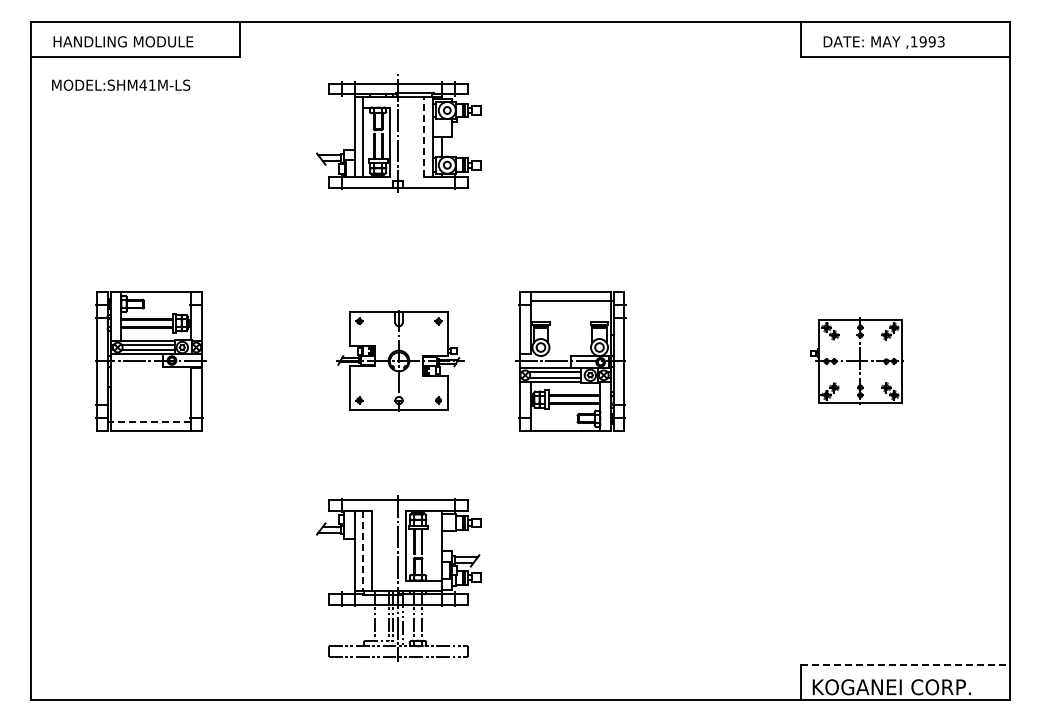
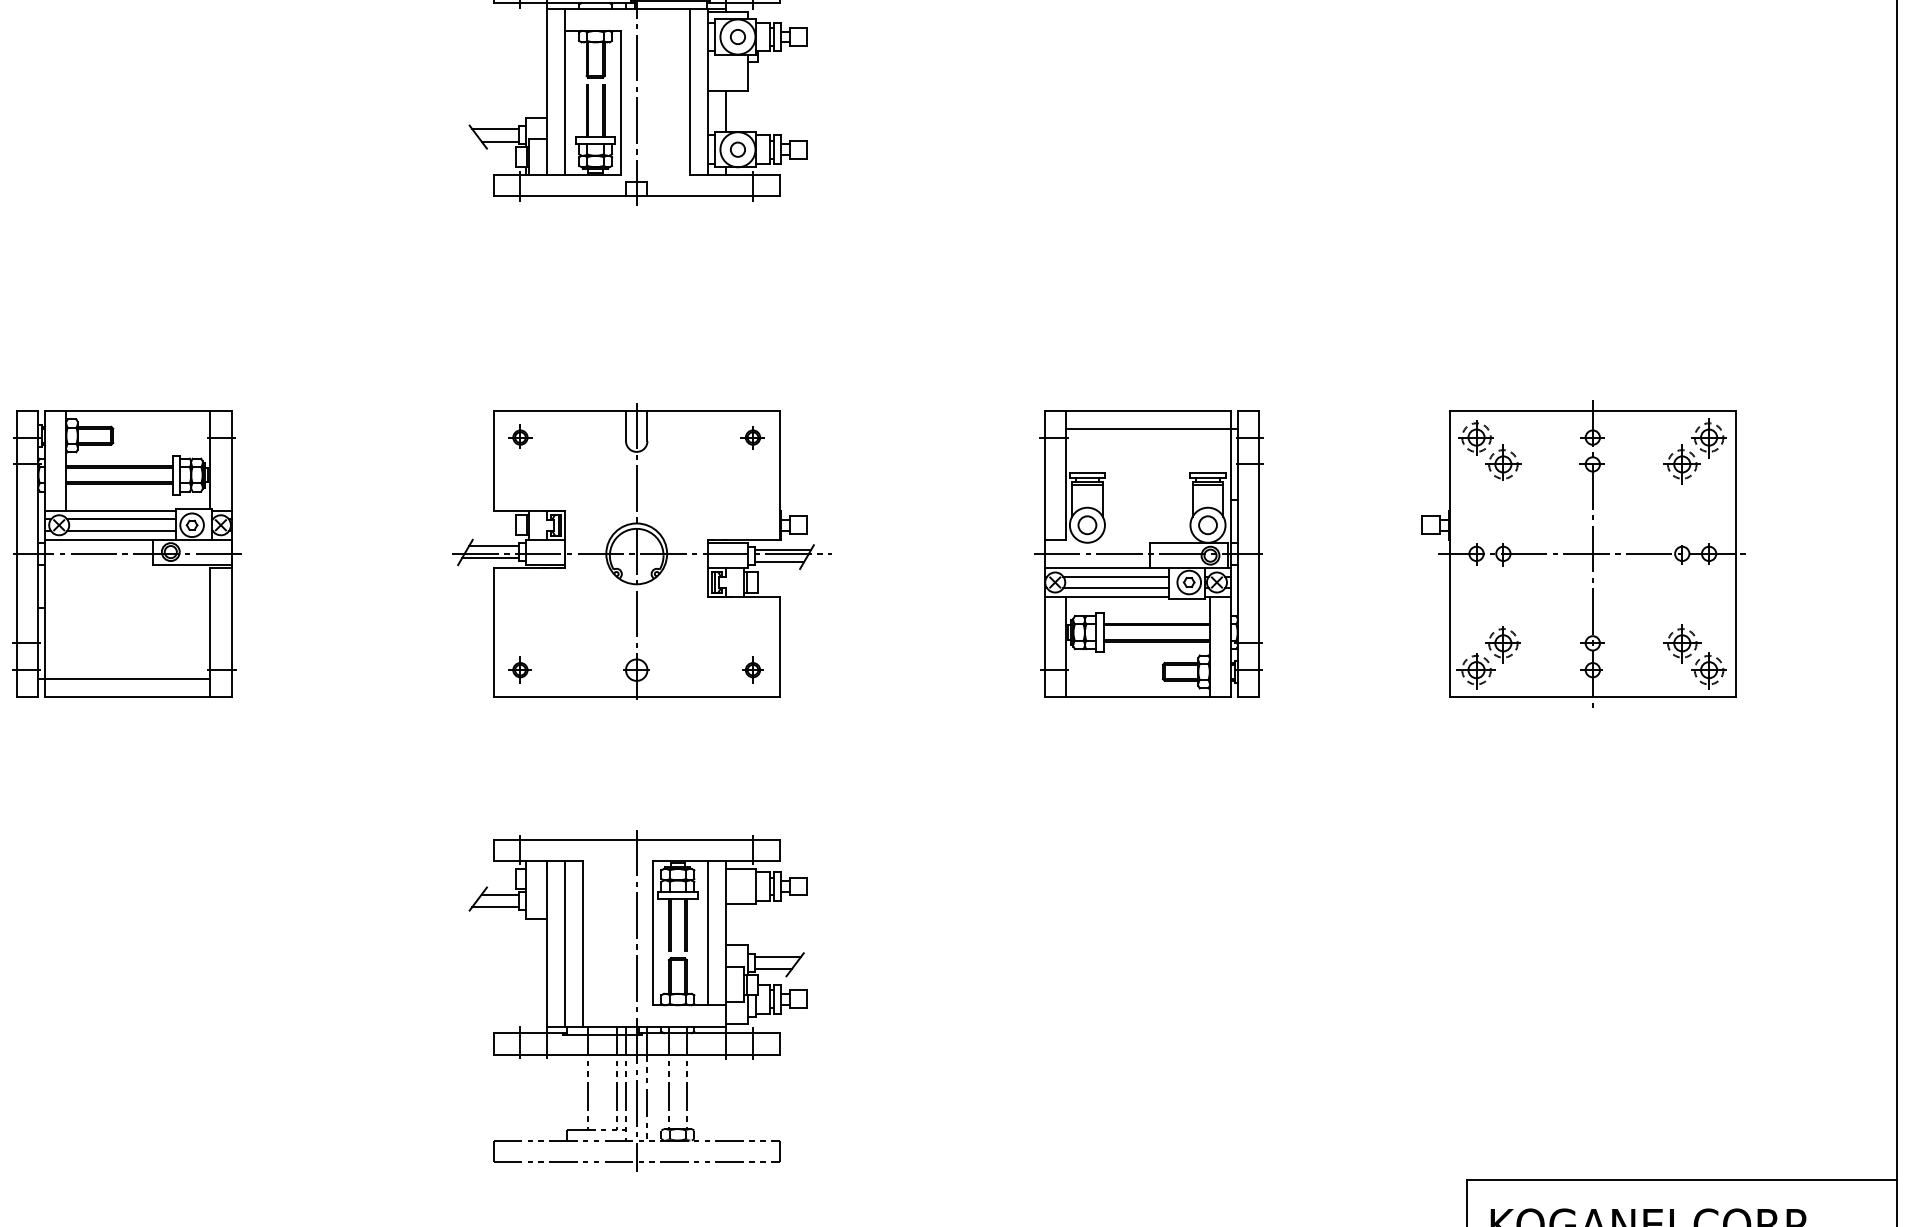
line: (424, 136) -> (690, 90), dashed -> solid
part: (400, 359) -> (641, 549), size x1.43
part: (570, 361) -> (1148, 554), moved
part: (857, 361) -> (1582, 554), size x1.67
line: (150, 422) -> (126, 679), dashed -> solid
line: (432, 545) -> (707, 933), added
line: (363, 551) -> (565, 945), dashed -> solid
line: (906, 665) -> (1683, 1180), dashed -> solid

